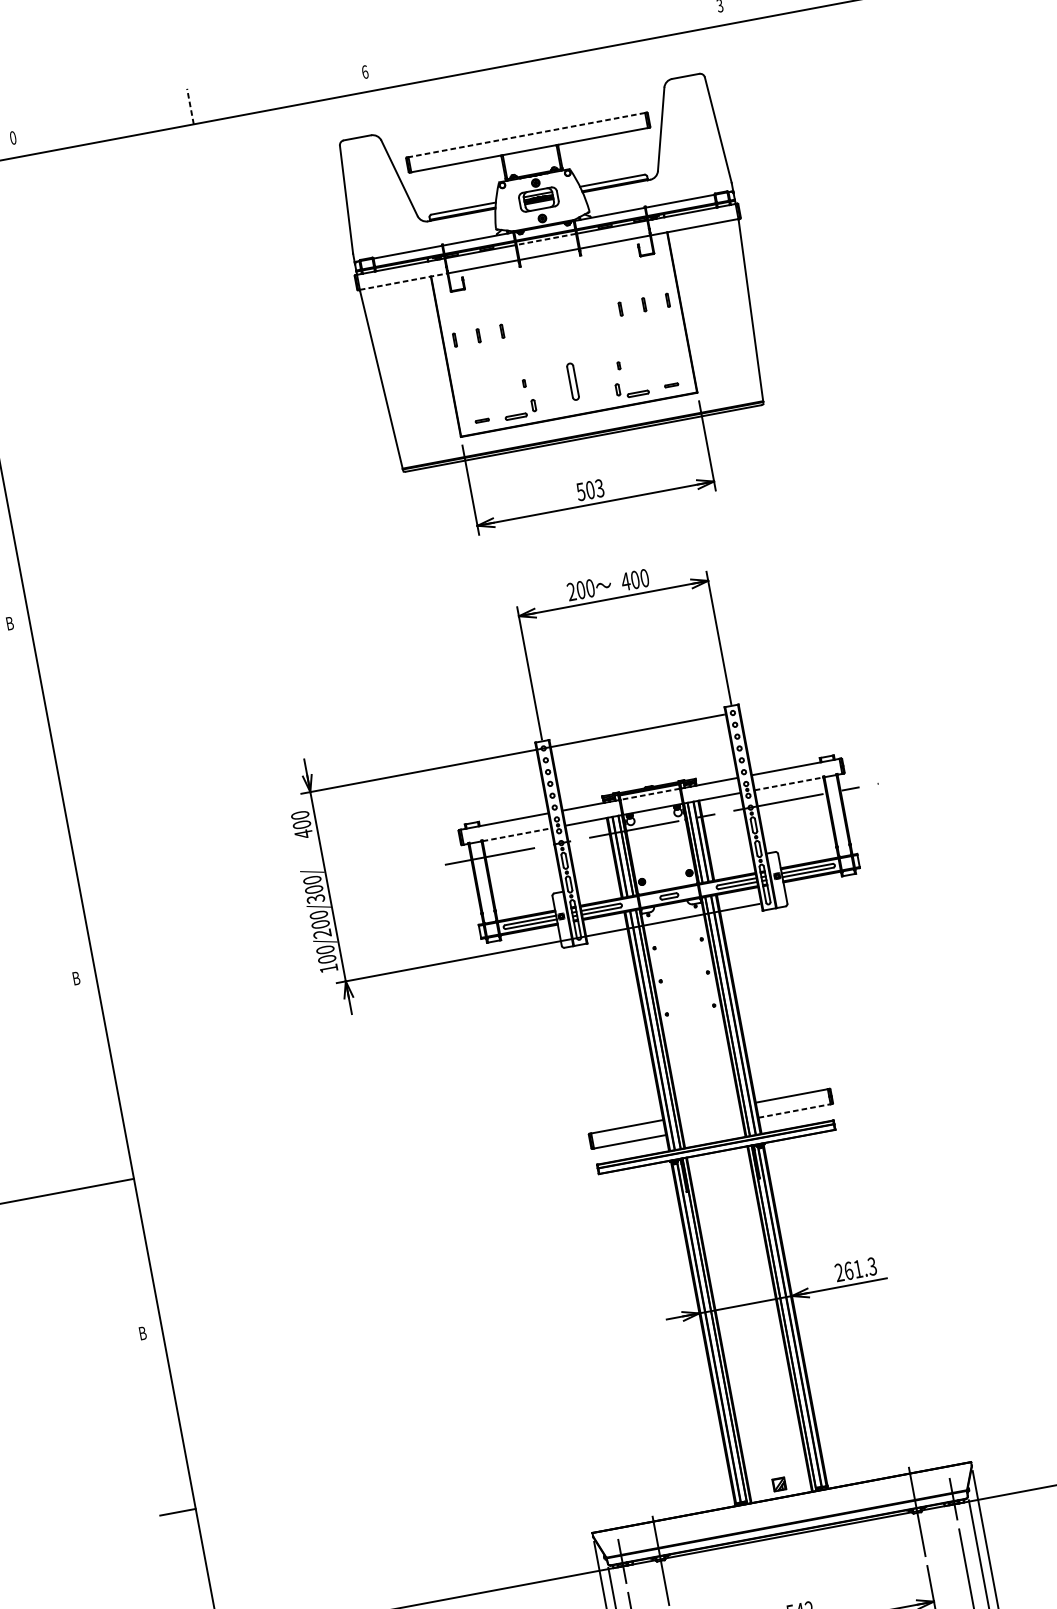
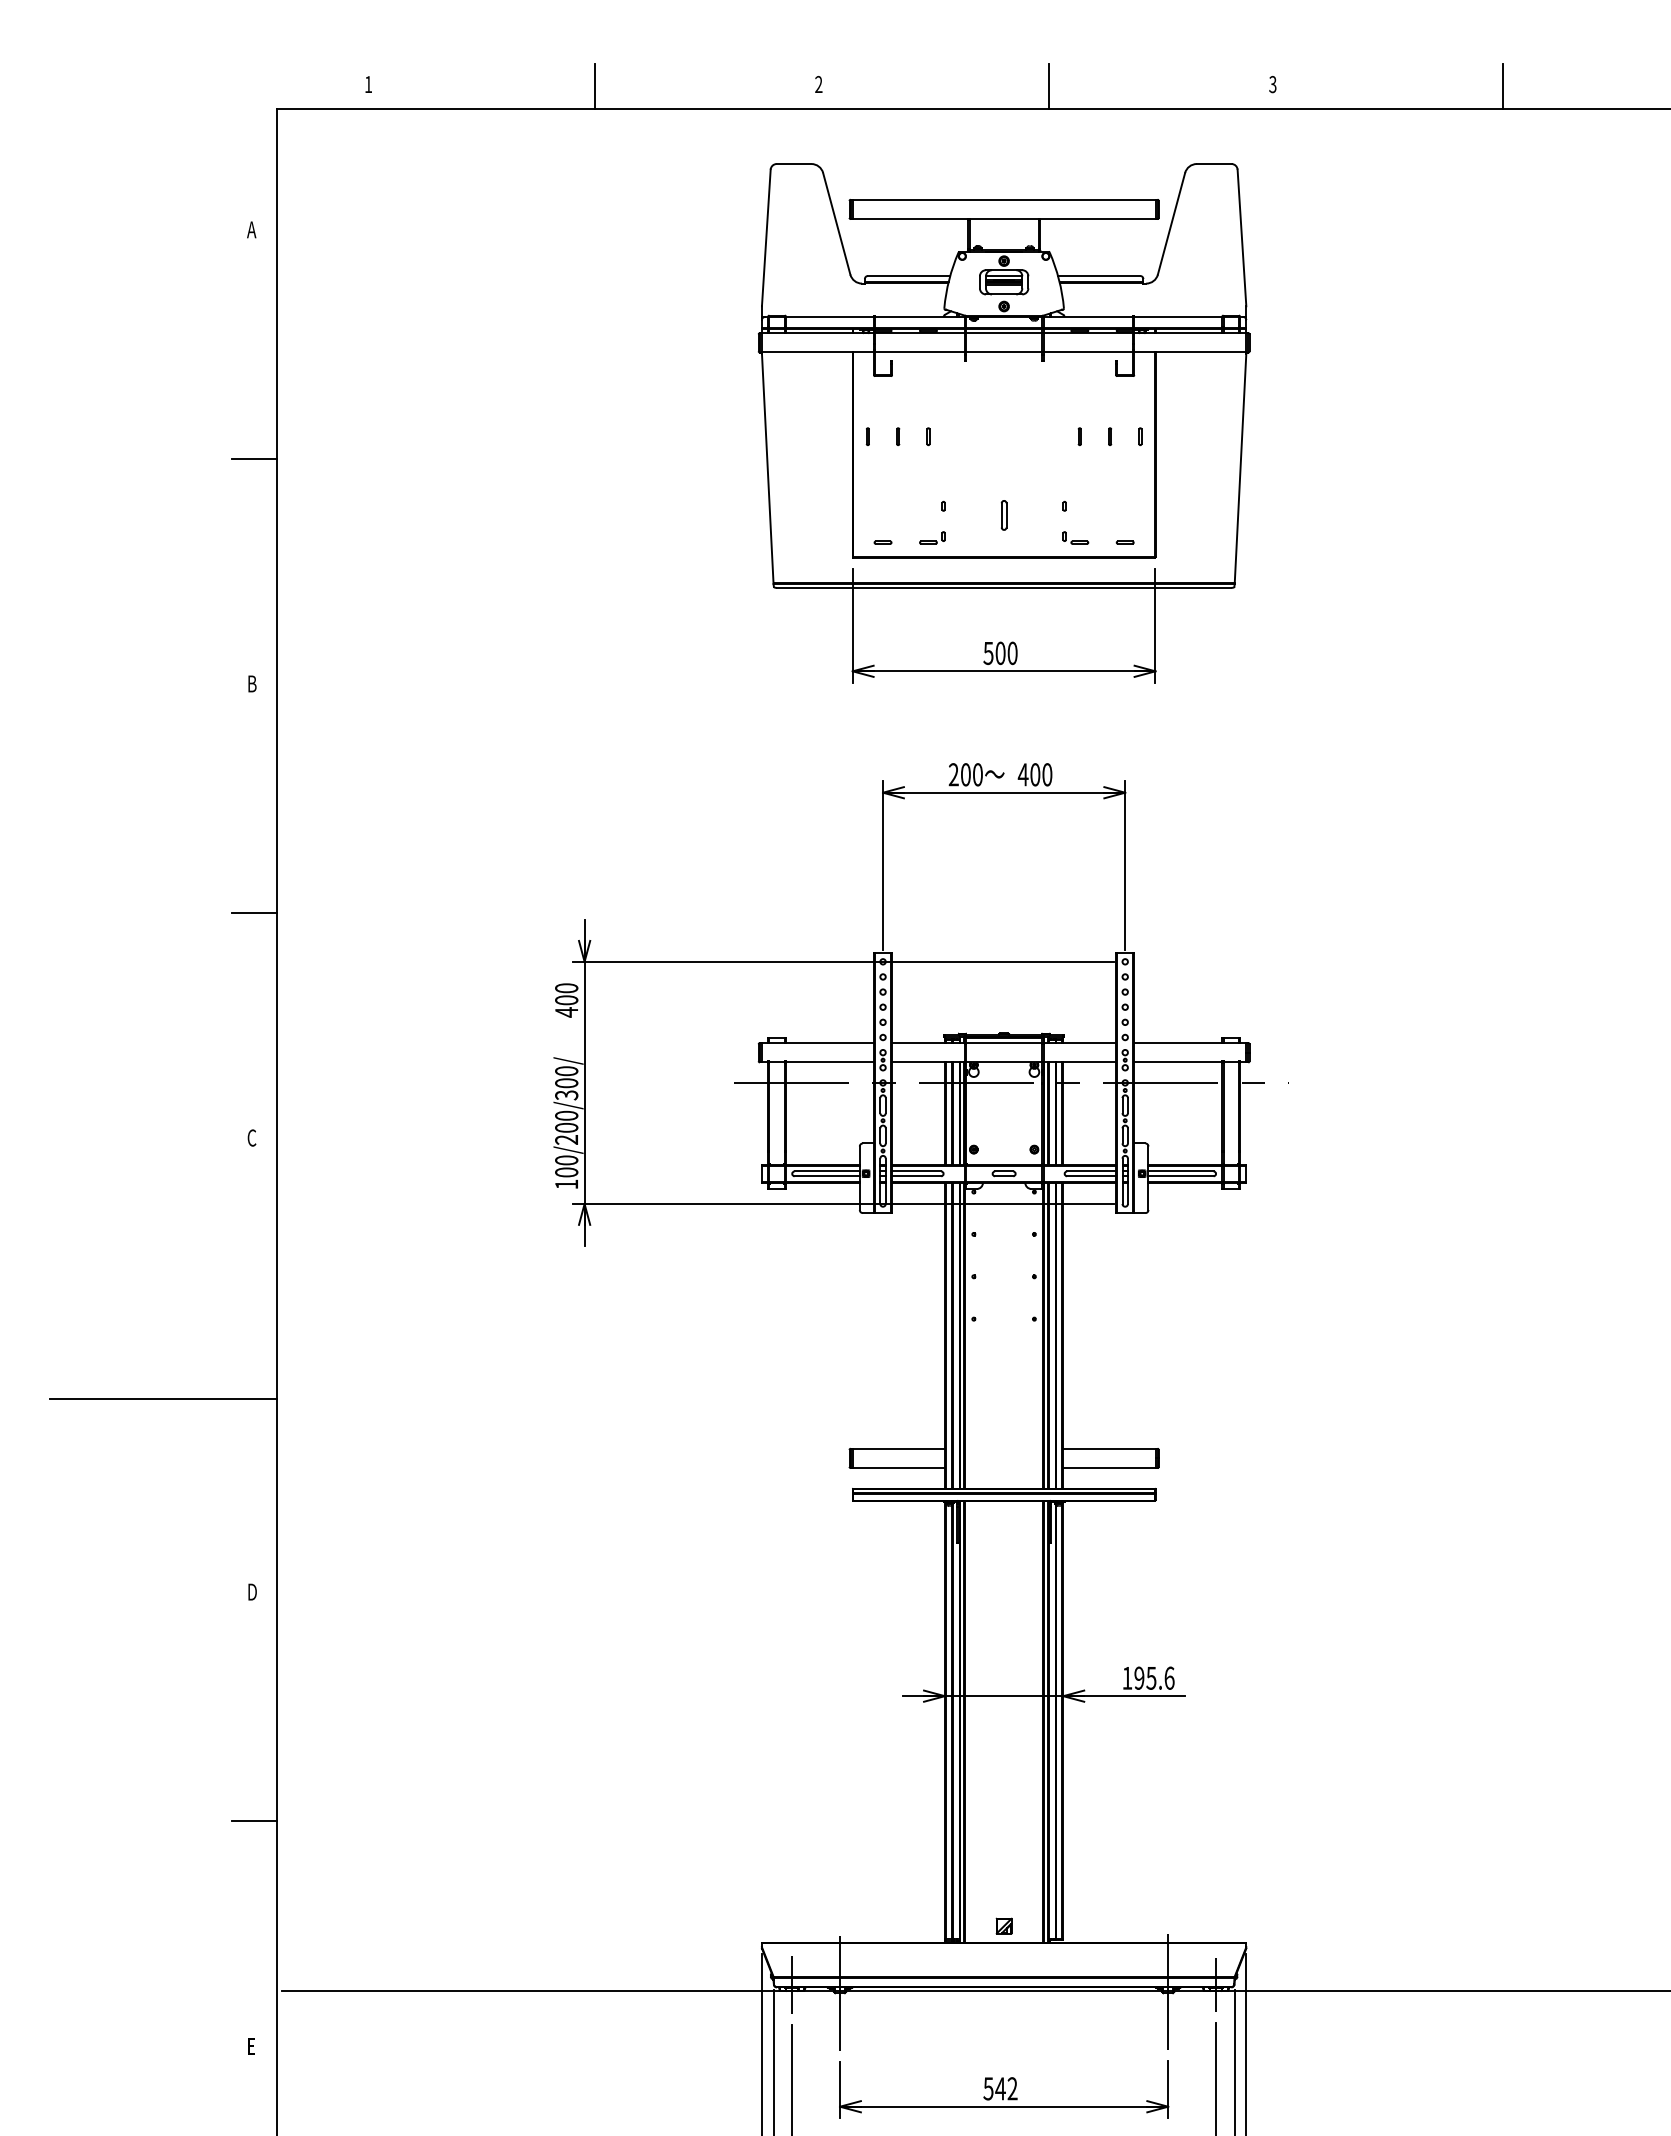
line: (545, 39) -> (1049, 86), added
text: (364, 72) -> (818, 84), 6 -> 2
line: (190, 106) -> (594, 86), dashed -> solid
line: (526, 134) -> (1003, 199), dashed -> solid
text: (13, 137) -> (368, 84), 0 -> 1
line: (546, 239) -> (1004, 333), dashed -> solid
line: (404, 281) -> (818, 352), dashed -> solid
part: (572, 381) -> (1003, 515), size x0.62
part: (632, 388) -> (1075, 537), size x0.62
part: (520, 409) -> (932, 537), size x0.62
text: (599, 487) -> (1012, 652), 503 -> 500
line: (789, 783) -> (1178, 1062), dashed -> solid
line: (650, 794) -> (1004, 1043), dashed -> solid
line: (45, 802) -> (254, 913), added
line: (517, 834) -> (830, 1062), dashed -> solid
text: (75, 978) -> (251, 1137), B -> C
line: (794, 1111) -> (1109, 1468), dashed -> solid
text: (855, 1268) -> (1148, 1677), 261.3 -> 195.6
text: (143, 1333) -> (253, 1592), B -> D

